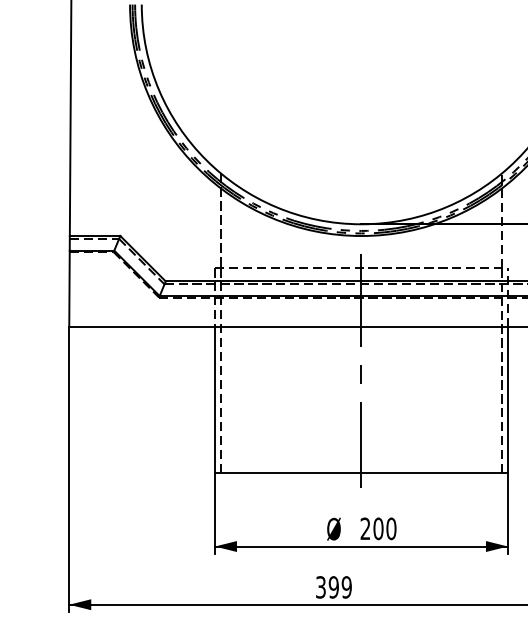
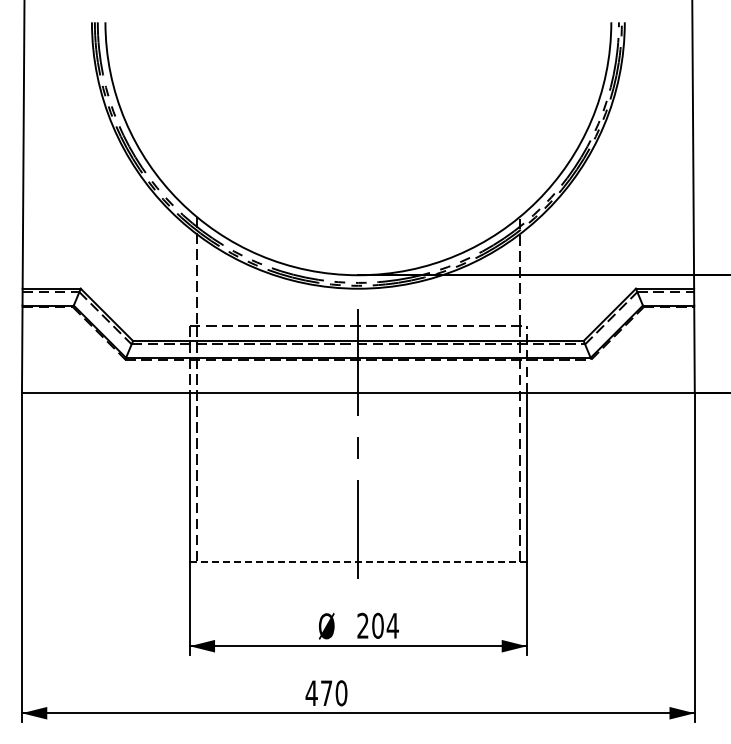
line: (361, 472) -> (358, 561), solid -> dashed
text: (391, 528) -> (392, 625), 200 -> 204
text: (333, 587) -> (326, 693), 399 -> 470

